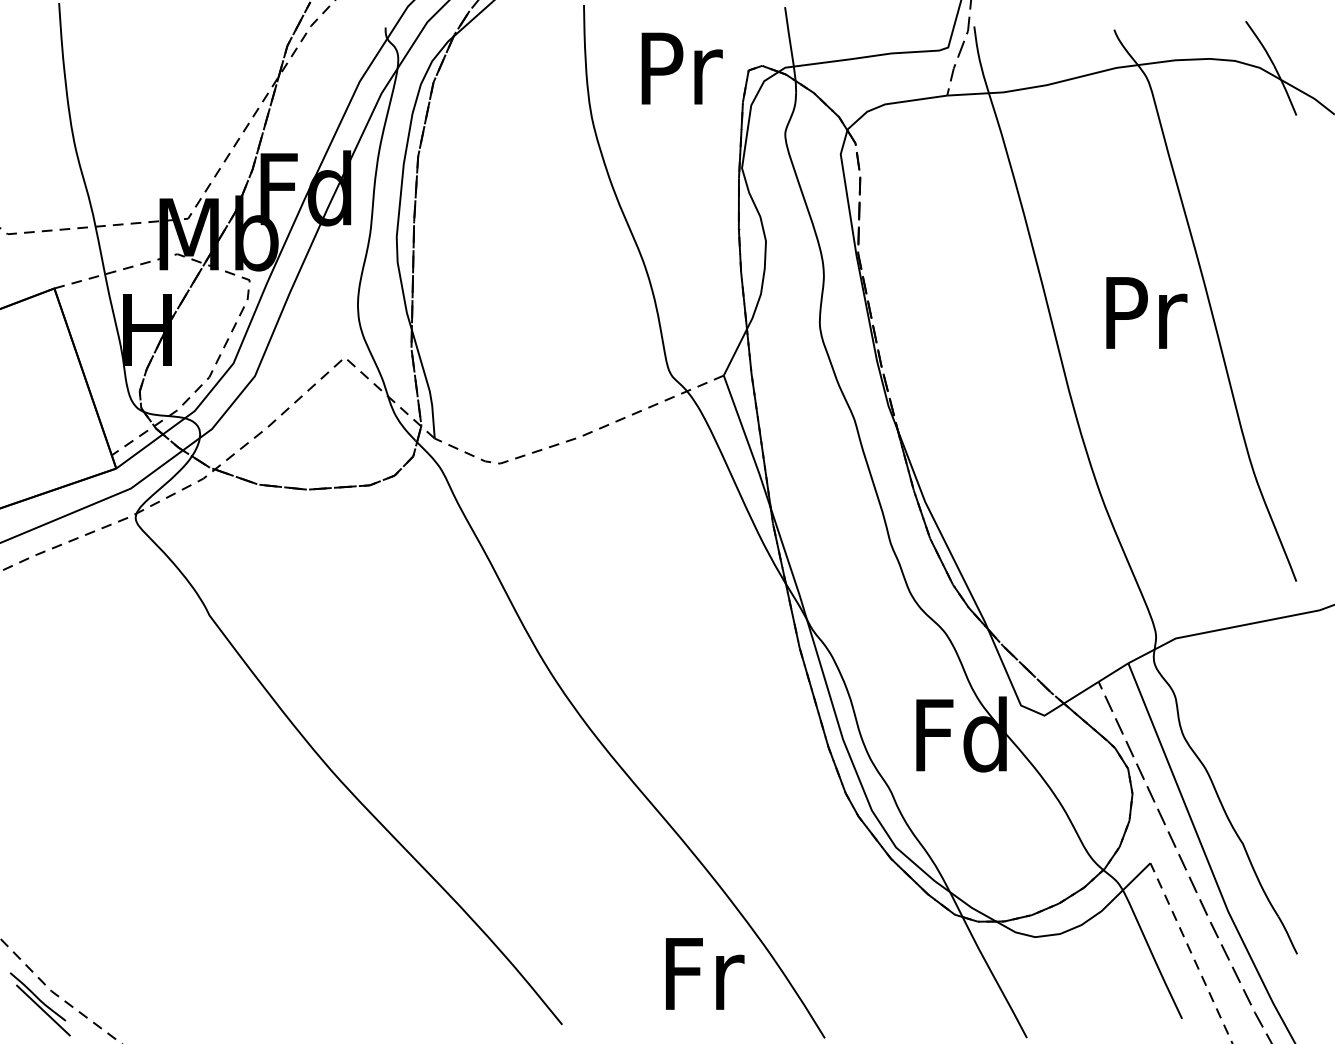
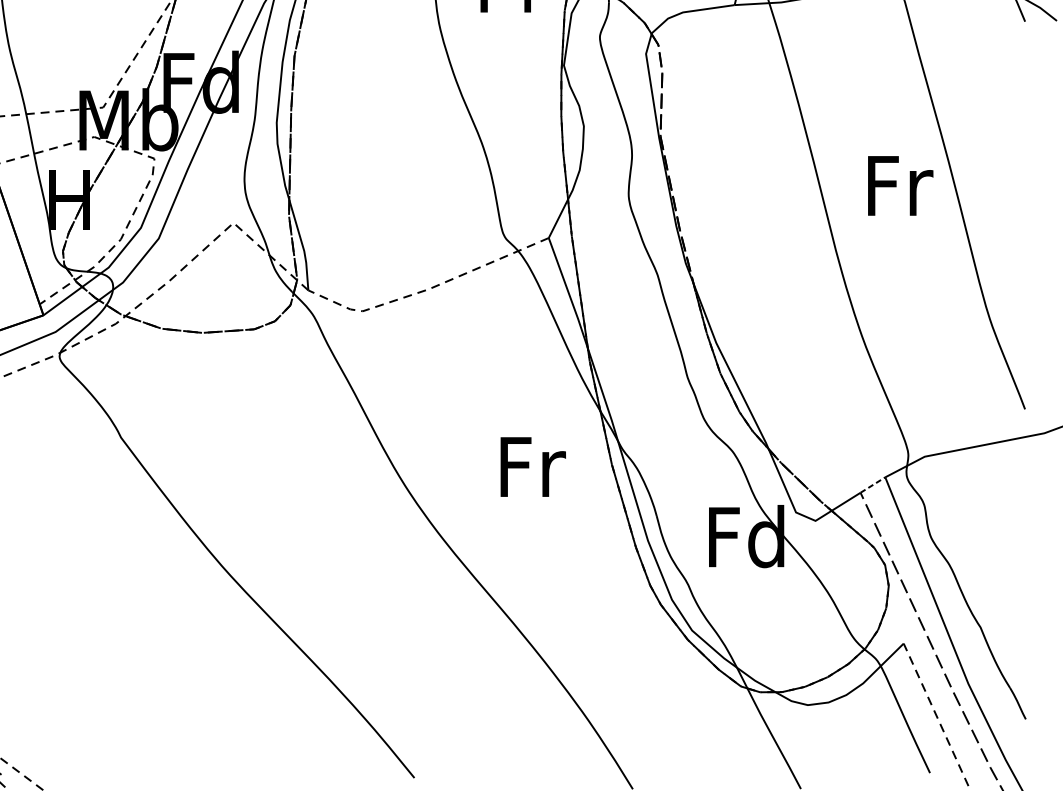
text: (1146, 312) -> (900, 185), Pr -> Fr
line: (1113, 672) -> (872, 484), solid -> dashed
text: (705, 973) -> (533, 466), moved

